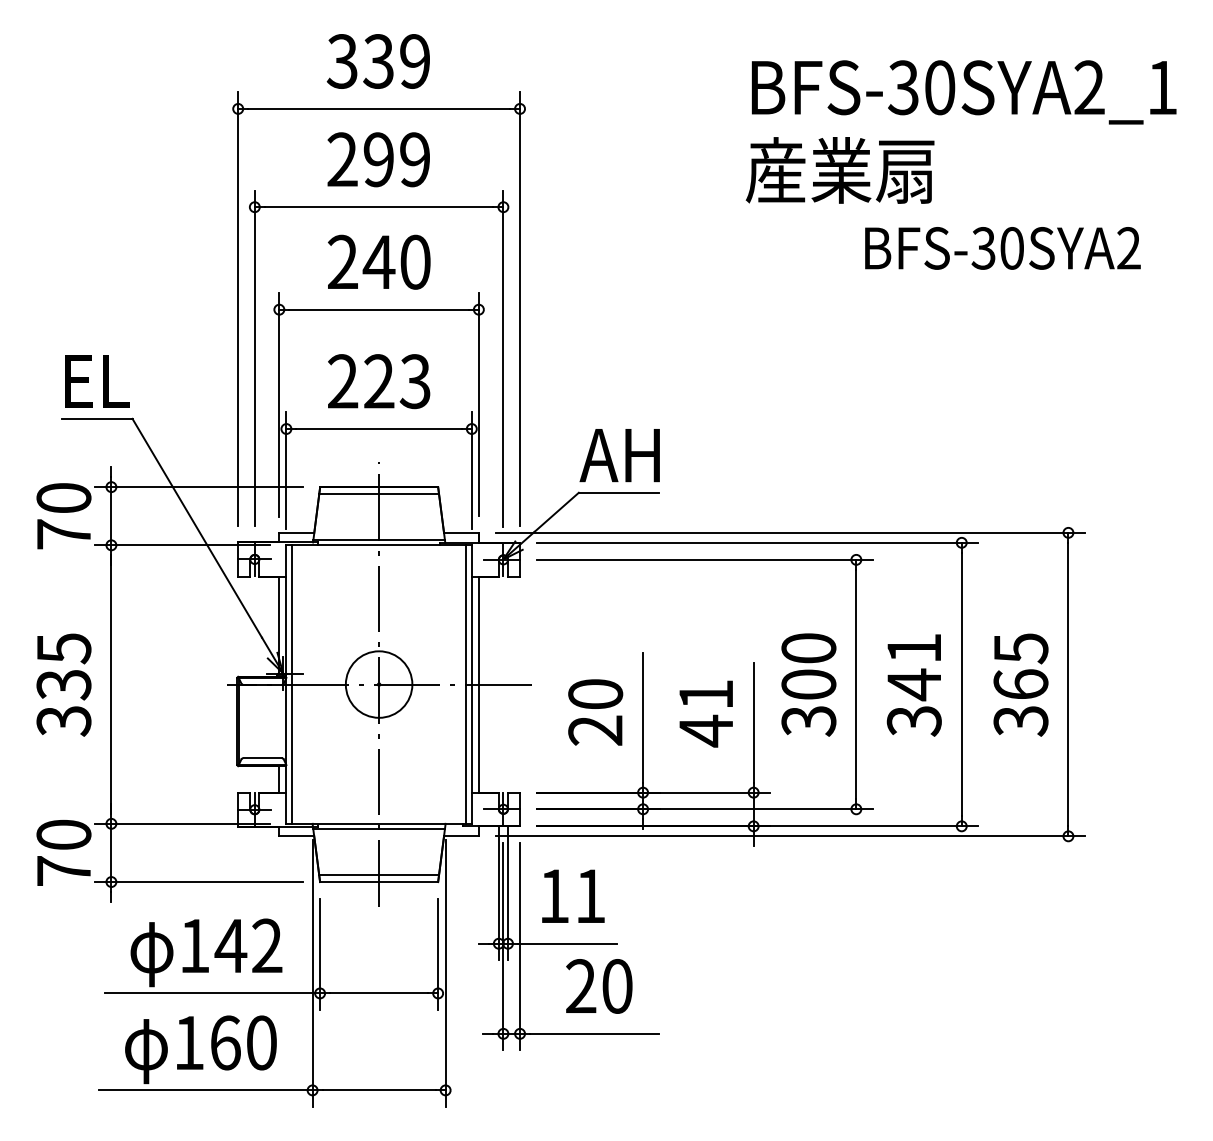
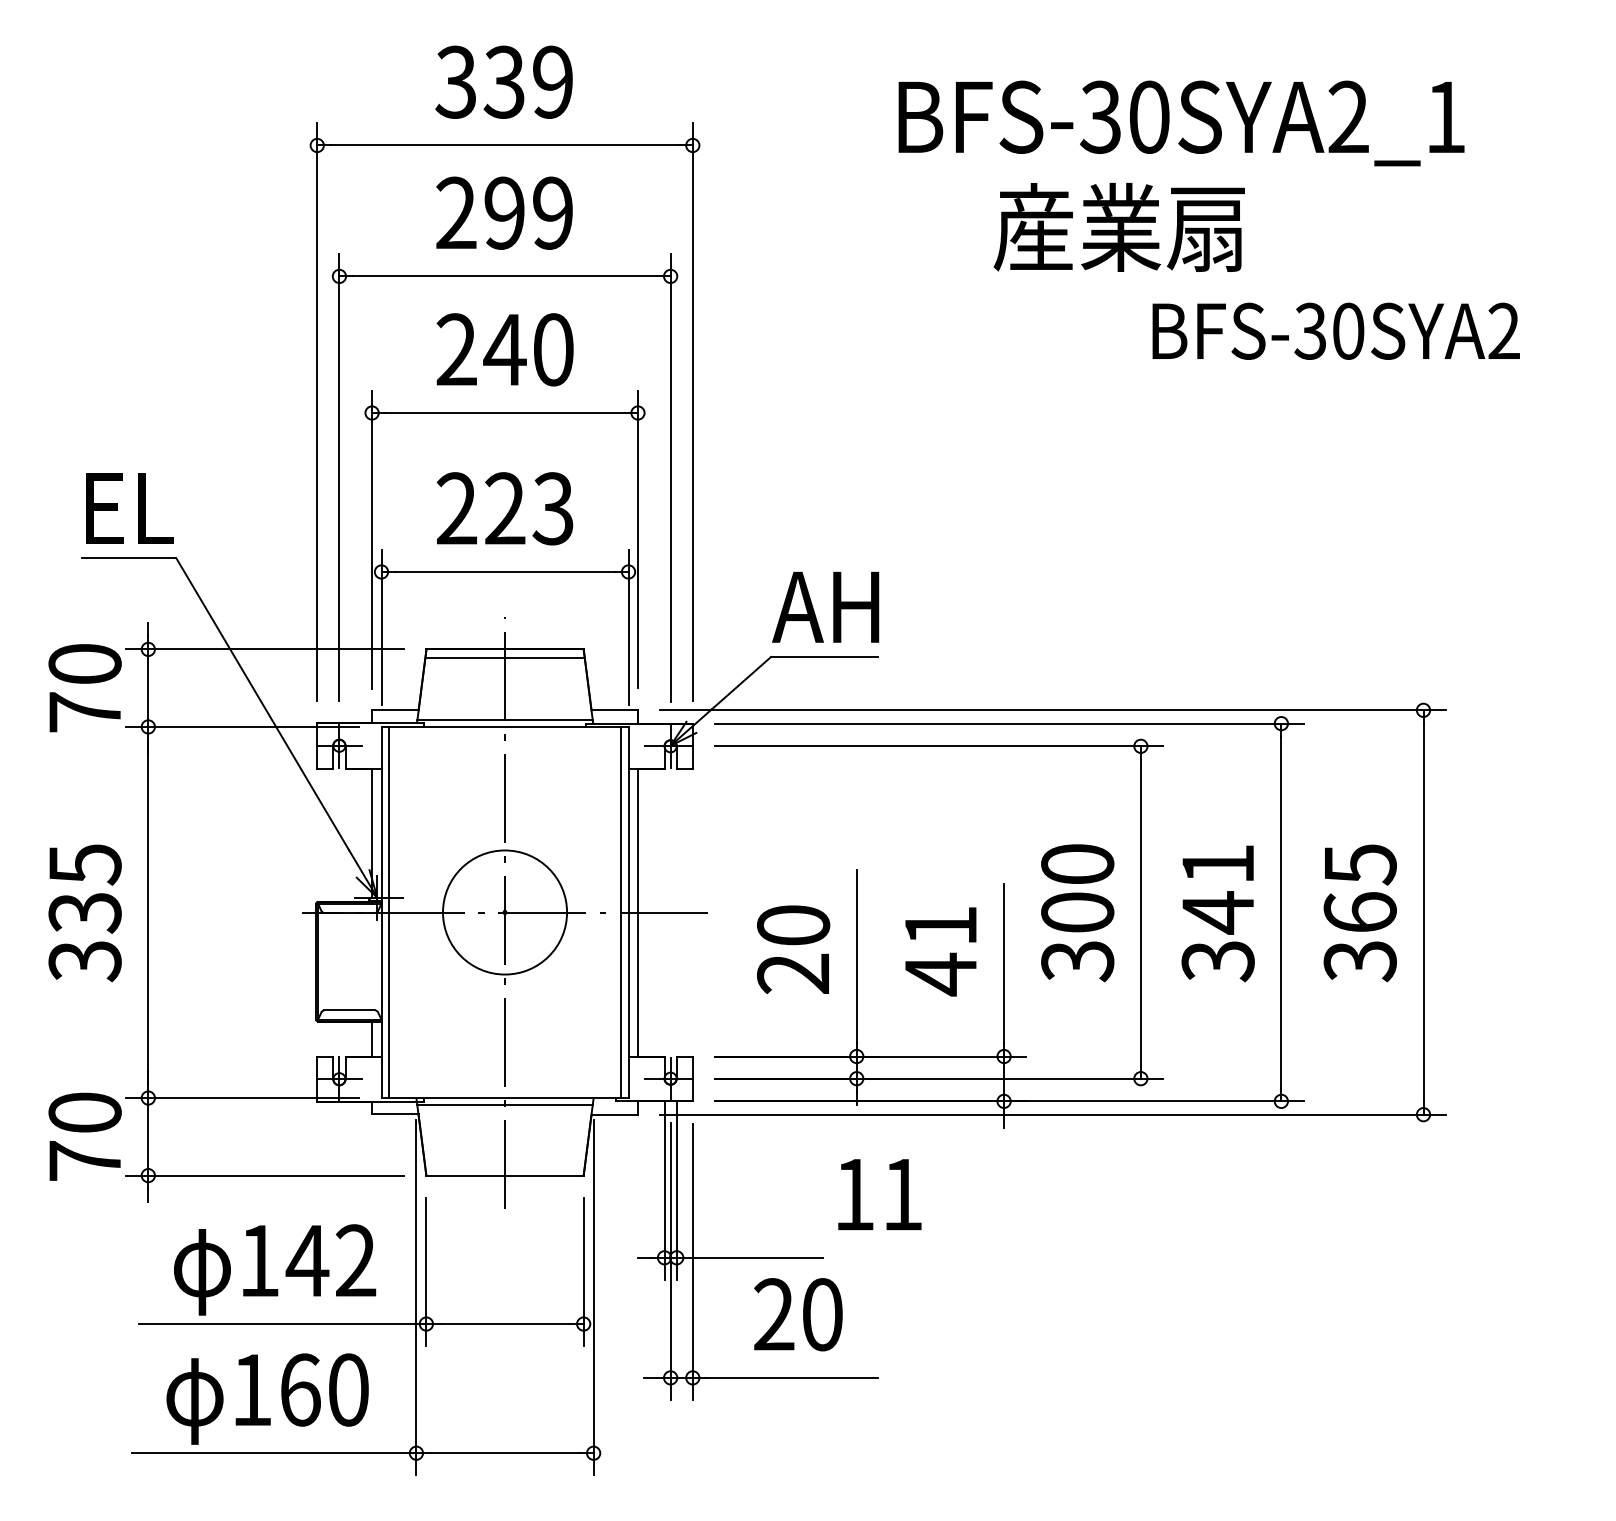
text: (964, 92) -> (1181, 123), moved
circle: (378, 684) -> (504, 912), size x1.4
line: (378, 875) -> (504, 1166), removed
text: (573, 896) -> (879, 1194), moved

